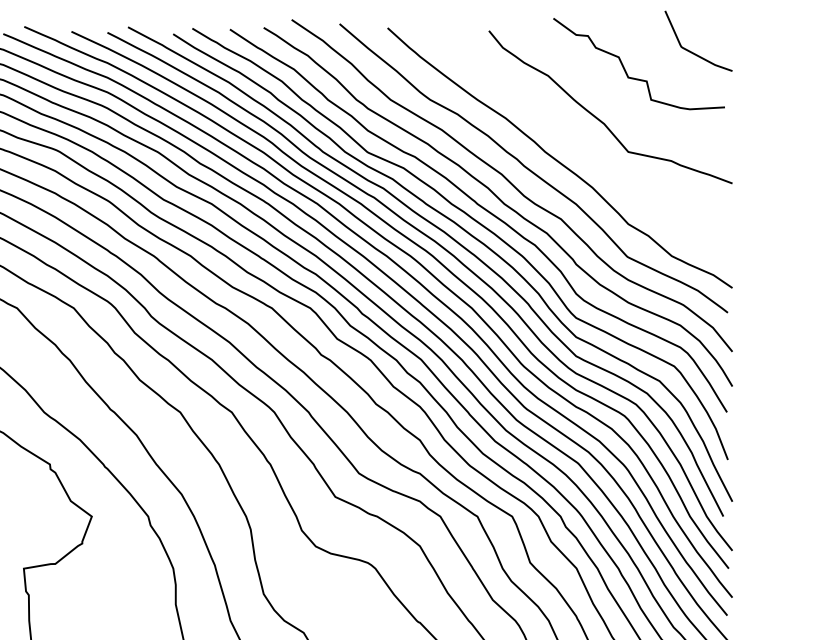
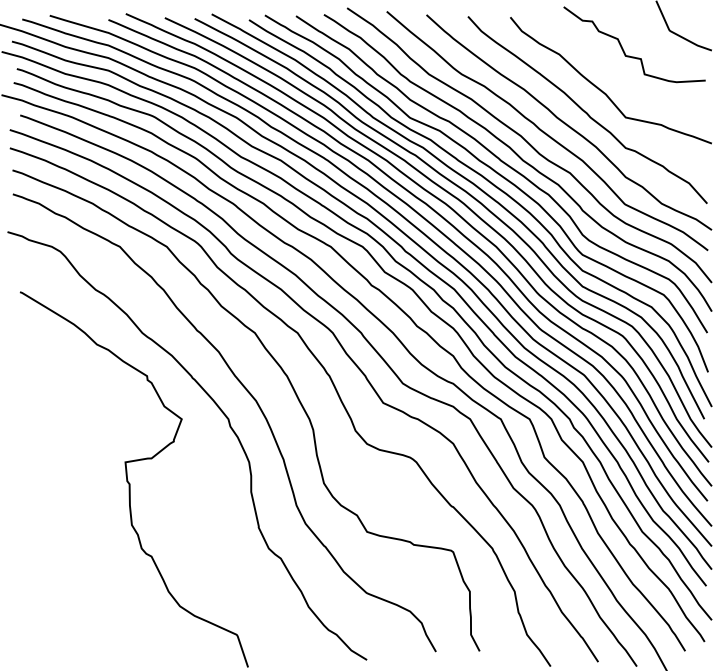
curve: (580, 144) -> (586, 111), added

